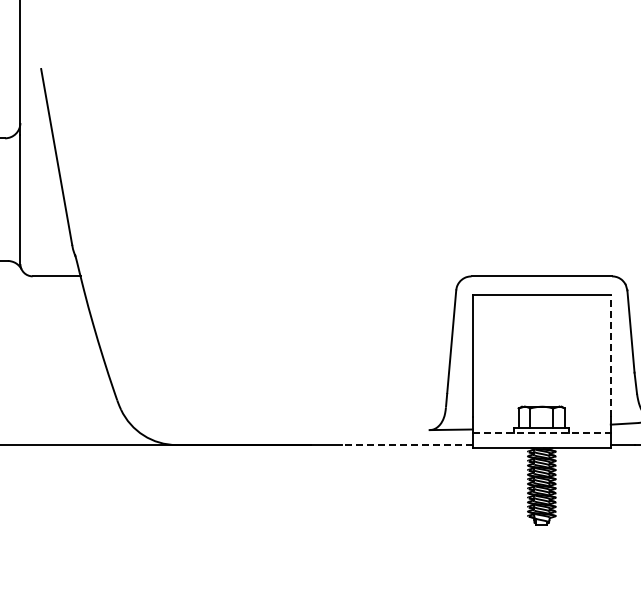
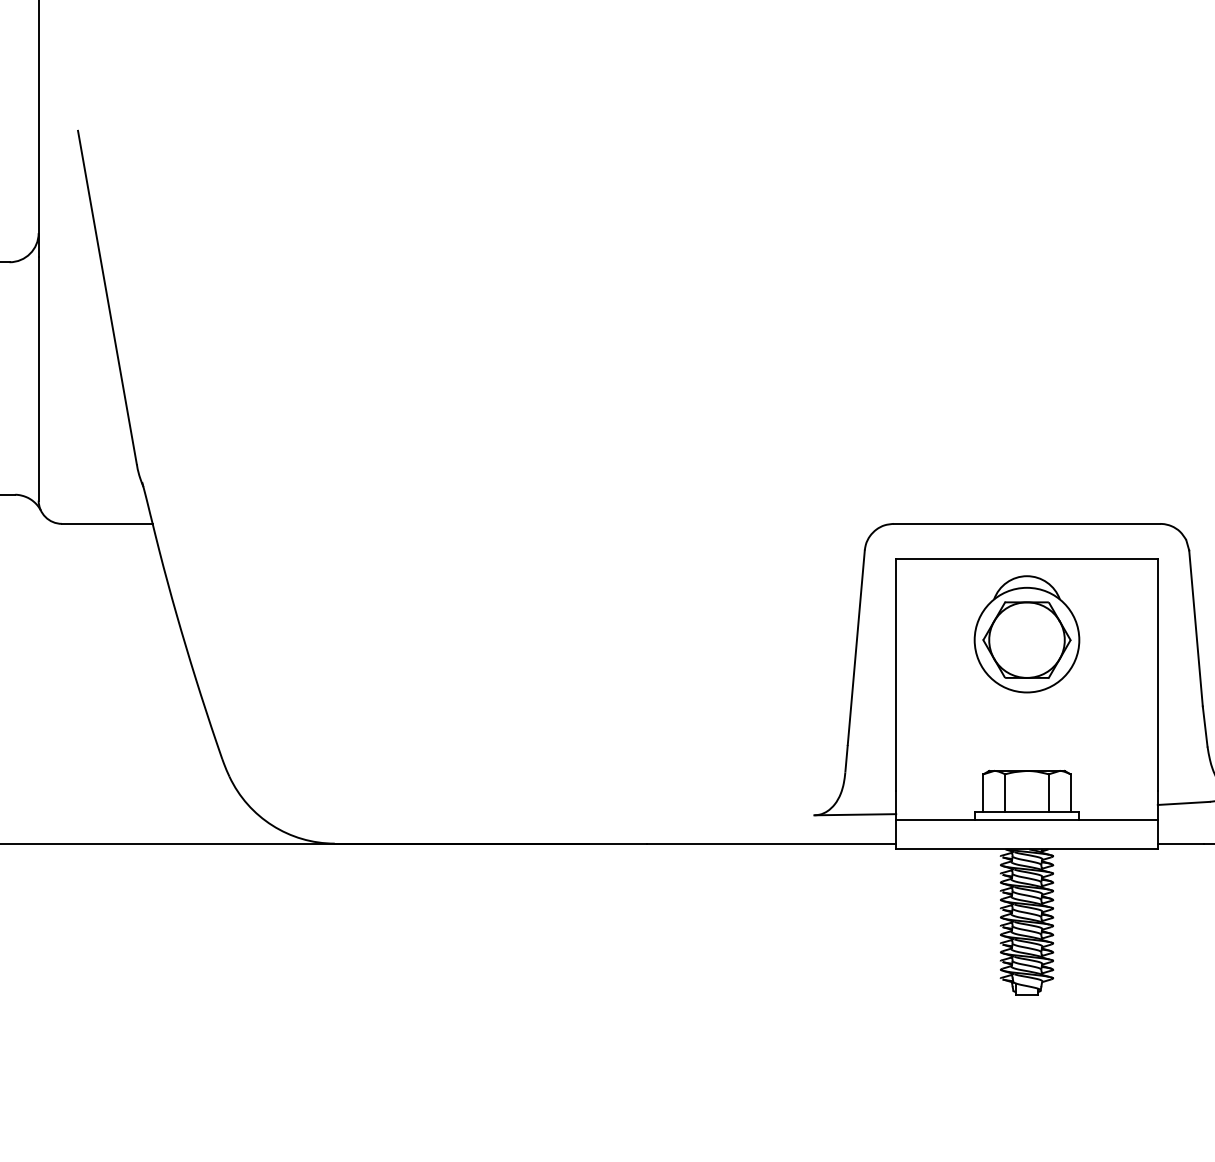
part: (541, 334) -> (1026, 634), added
line: (610, 355) -> (1157, 673), dashed -> solid
line: (542, 432) -> (1028, 819), dashed -> solid
line: (407, 445) -> (772, 844), dashed -> solid

